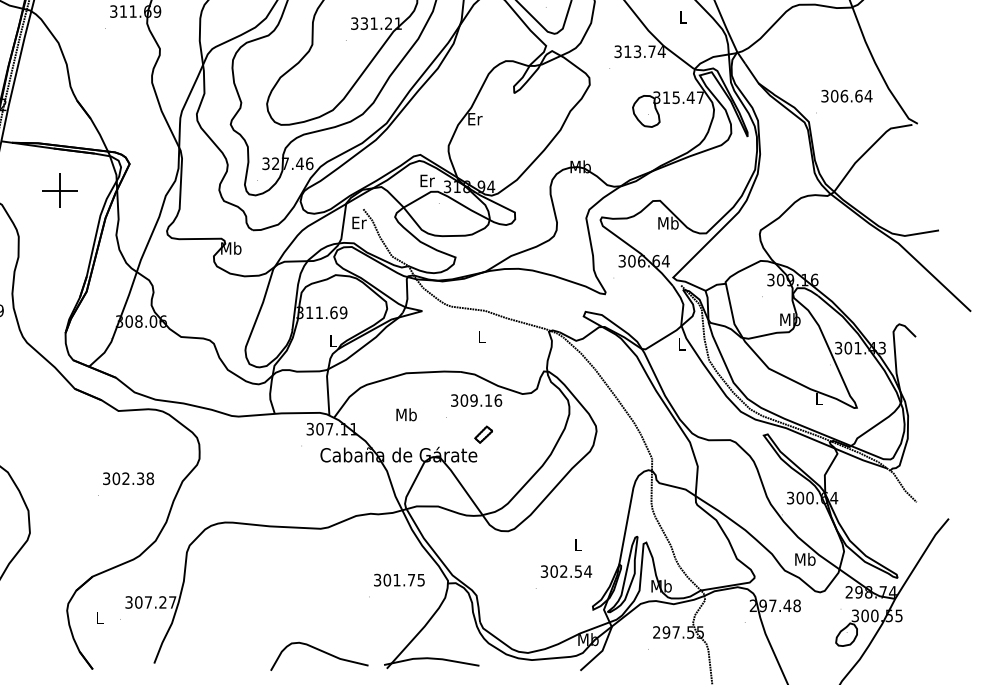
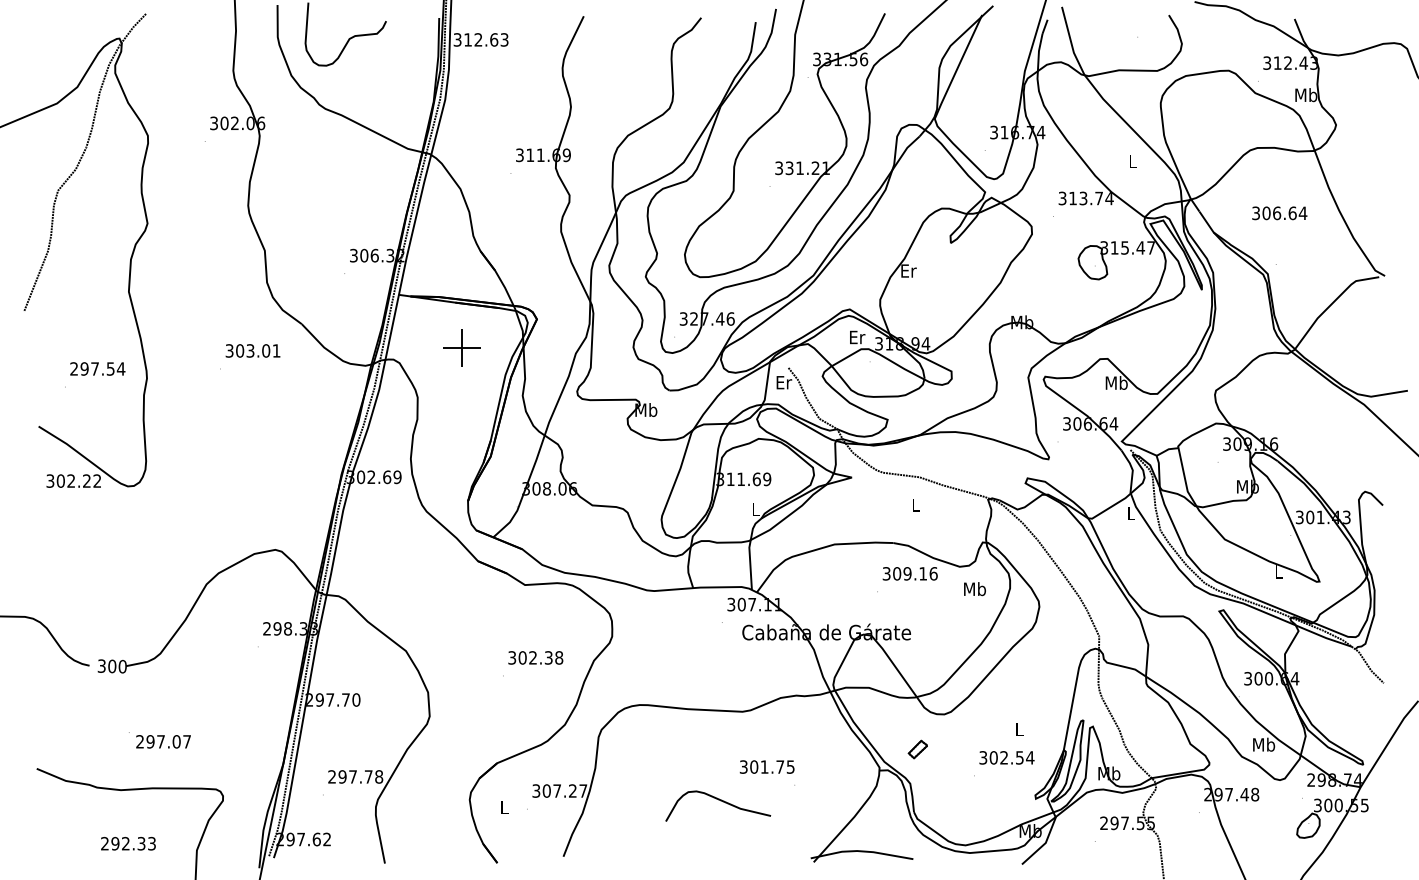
text: (846, 96) -> (1279, 213), moved
text: (406, 415) -> (974, 589), moved
part: (483, 434) -> (917, 749), moved
text: (398, 579) -> (766, 766), moved
curve: (321, 652) -> (720, 801), moved

